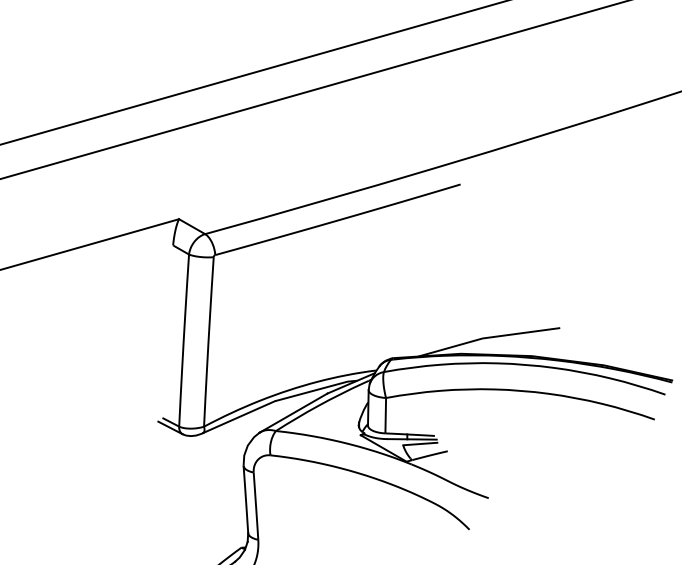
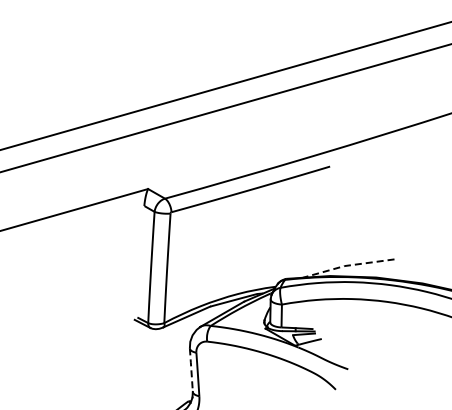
line: (487, 337) -> (347, 265), solid -> dashed
line: (246, 499) -> (191, 370), solid -> dashed

